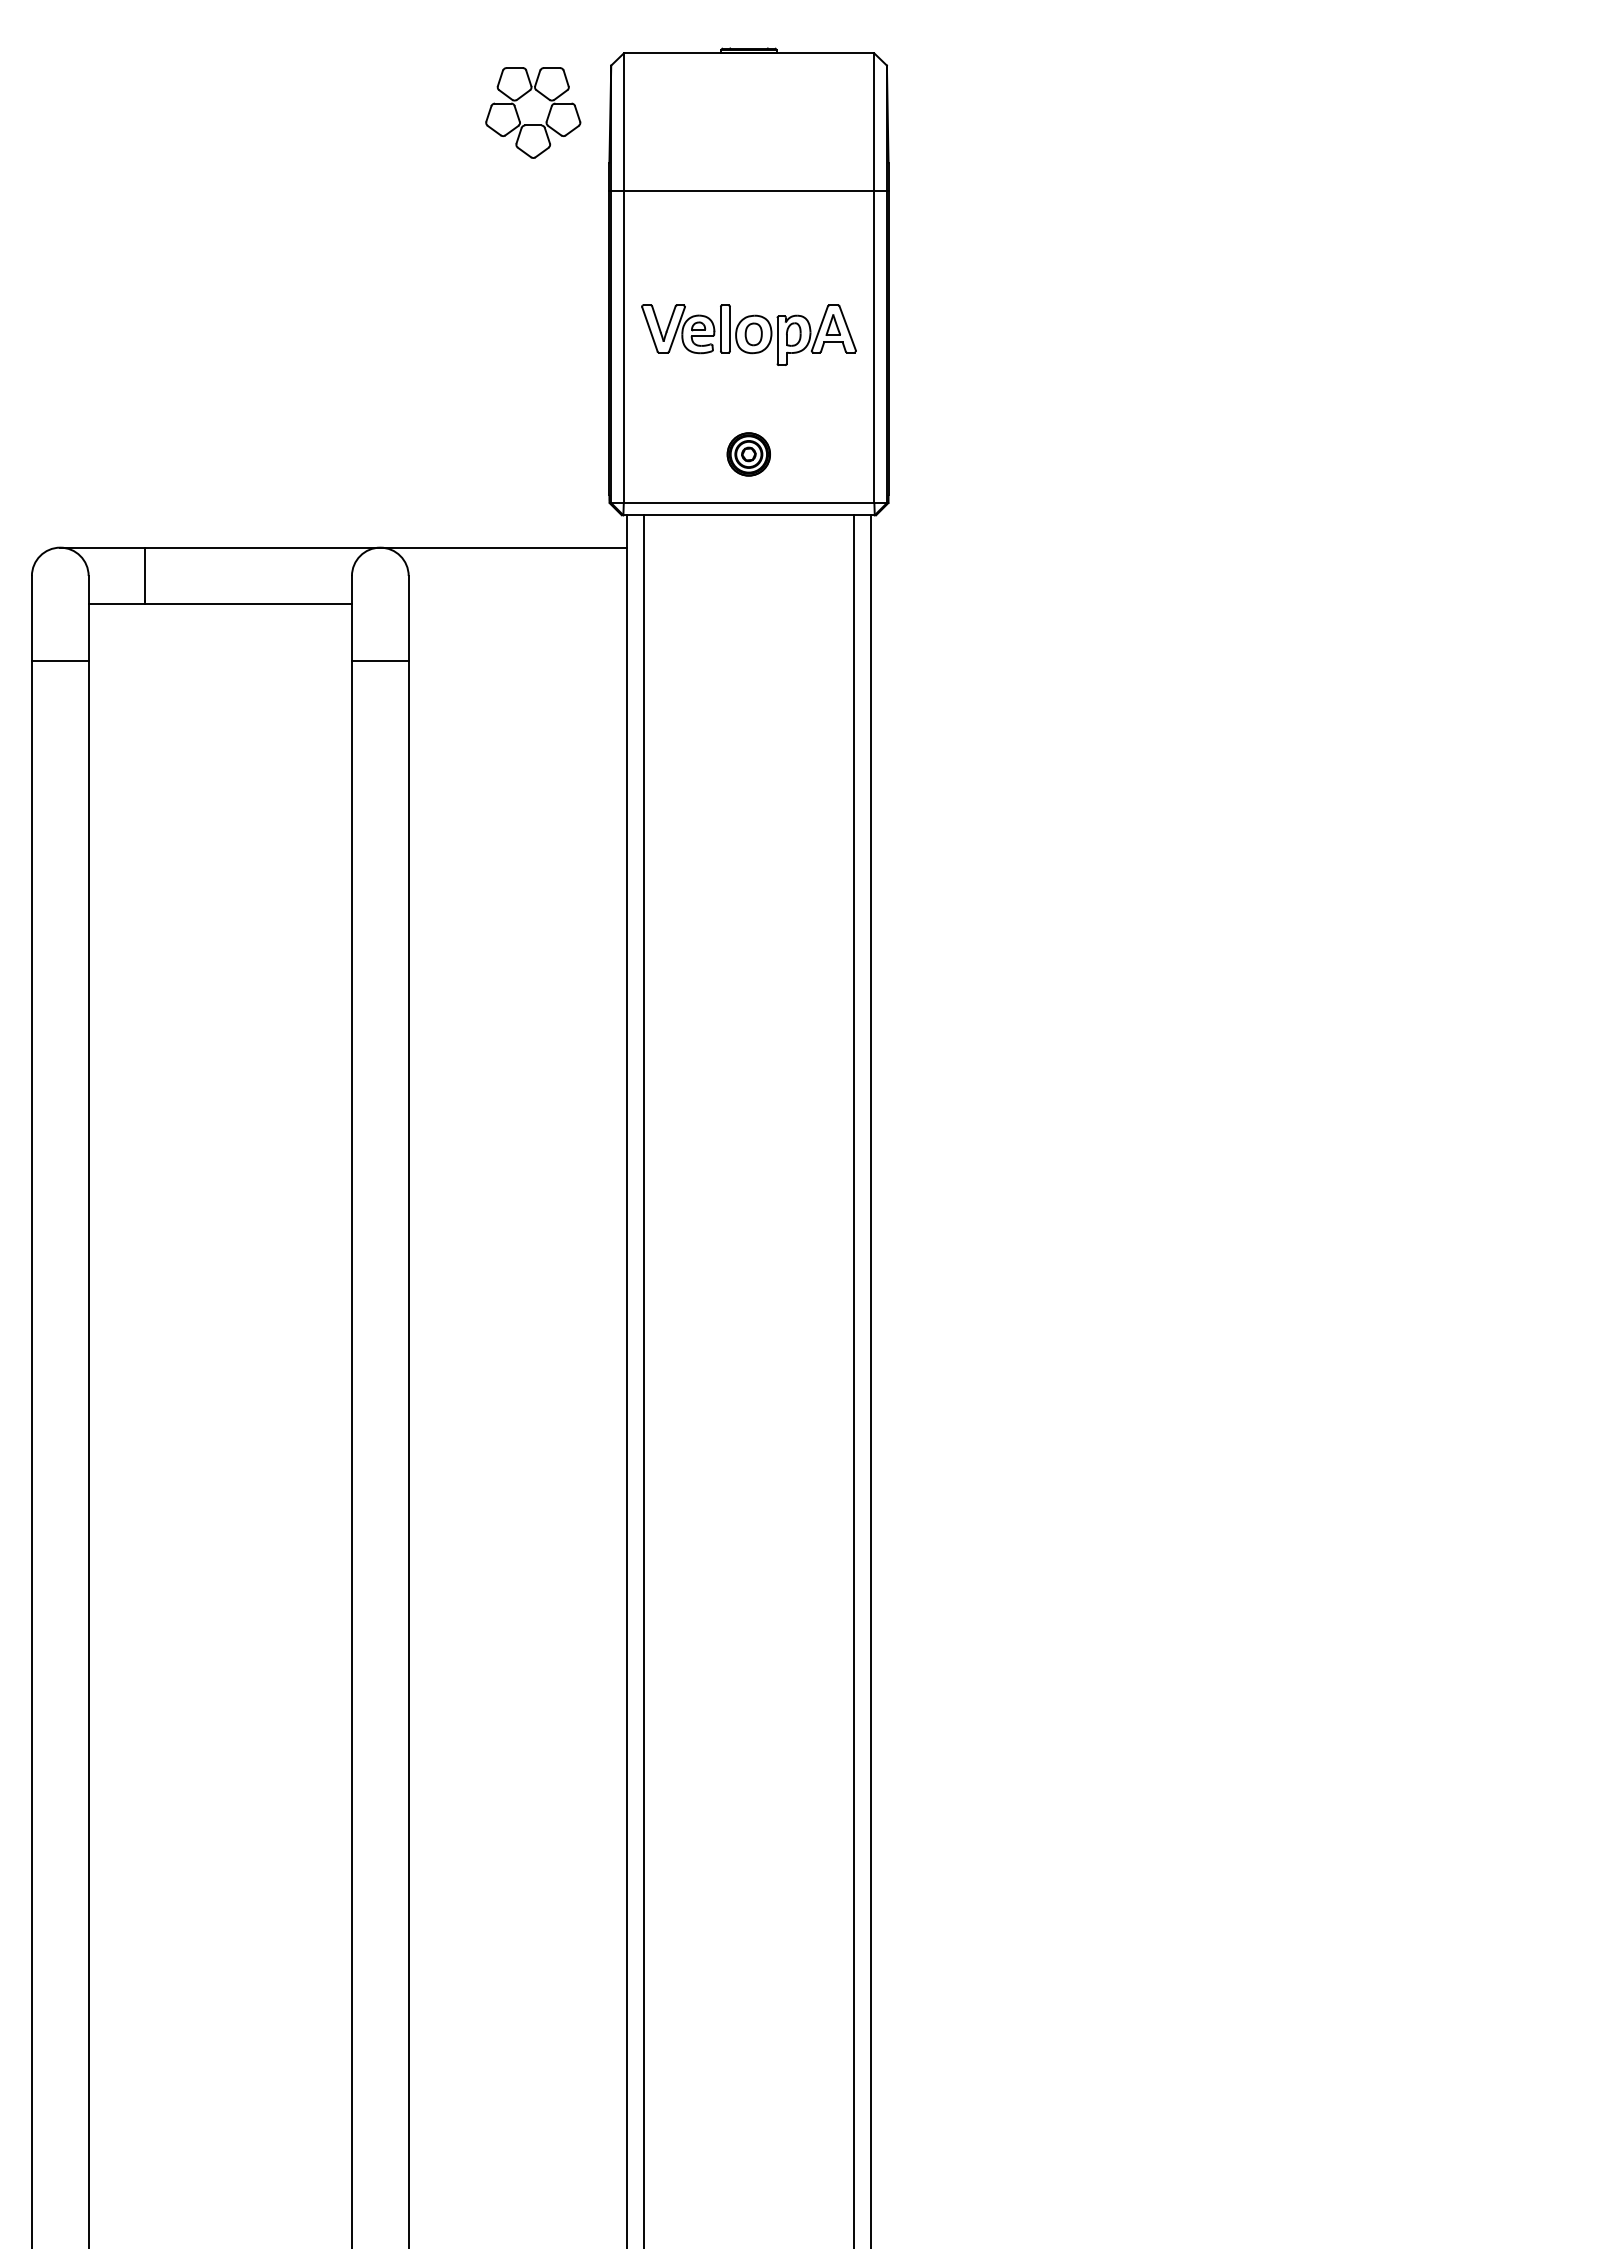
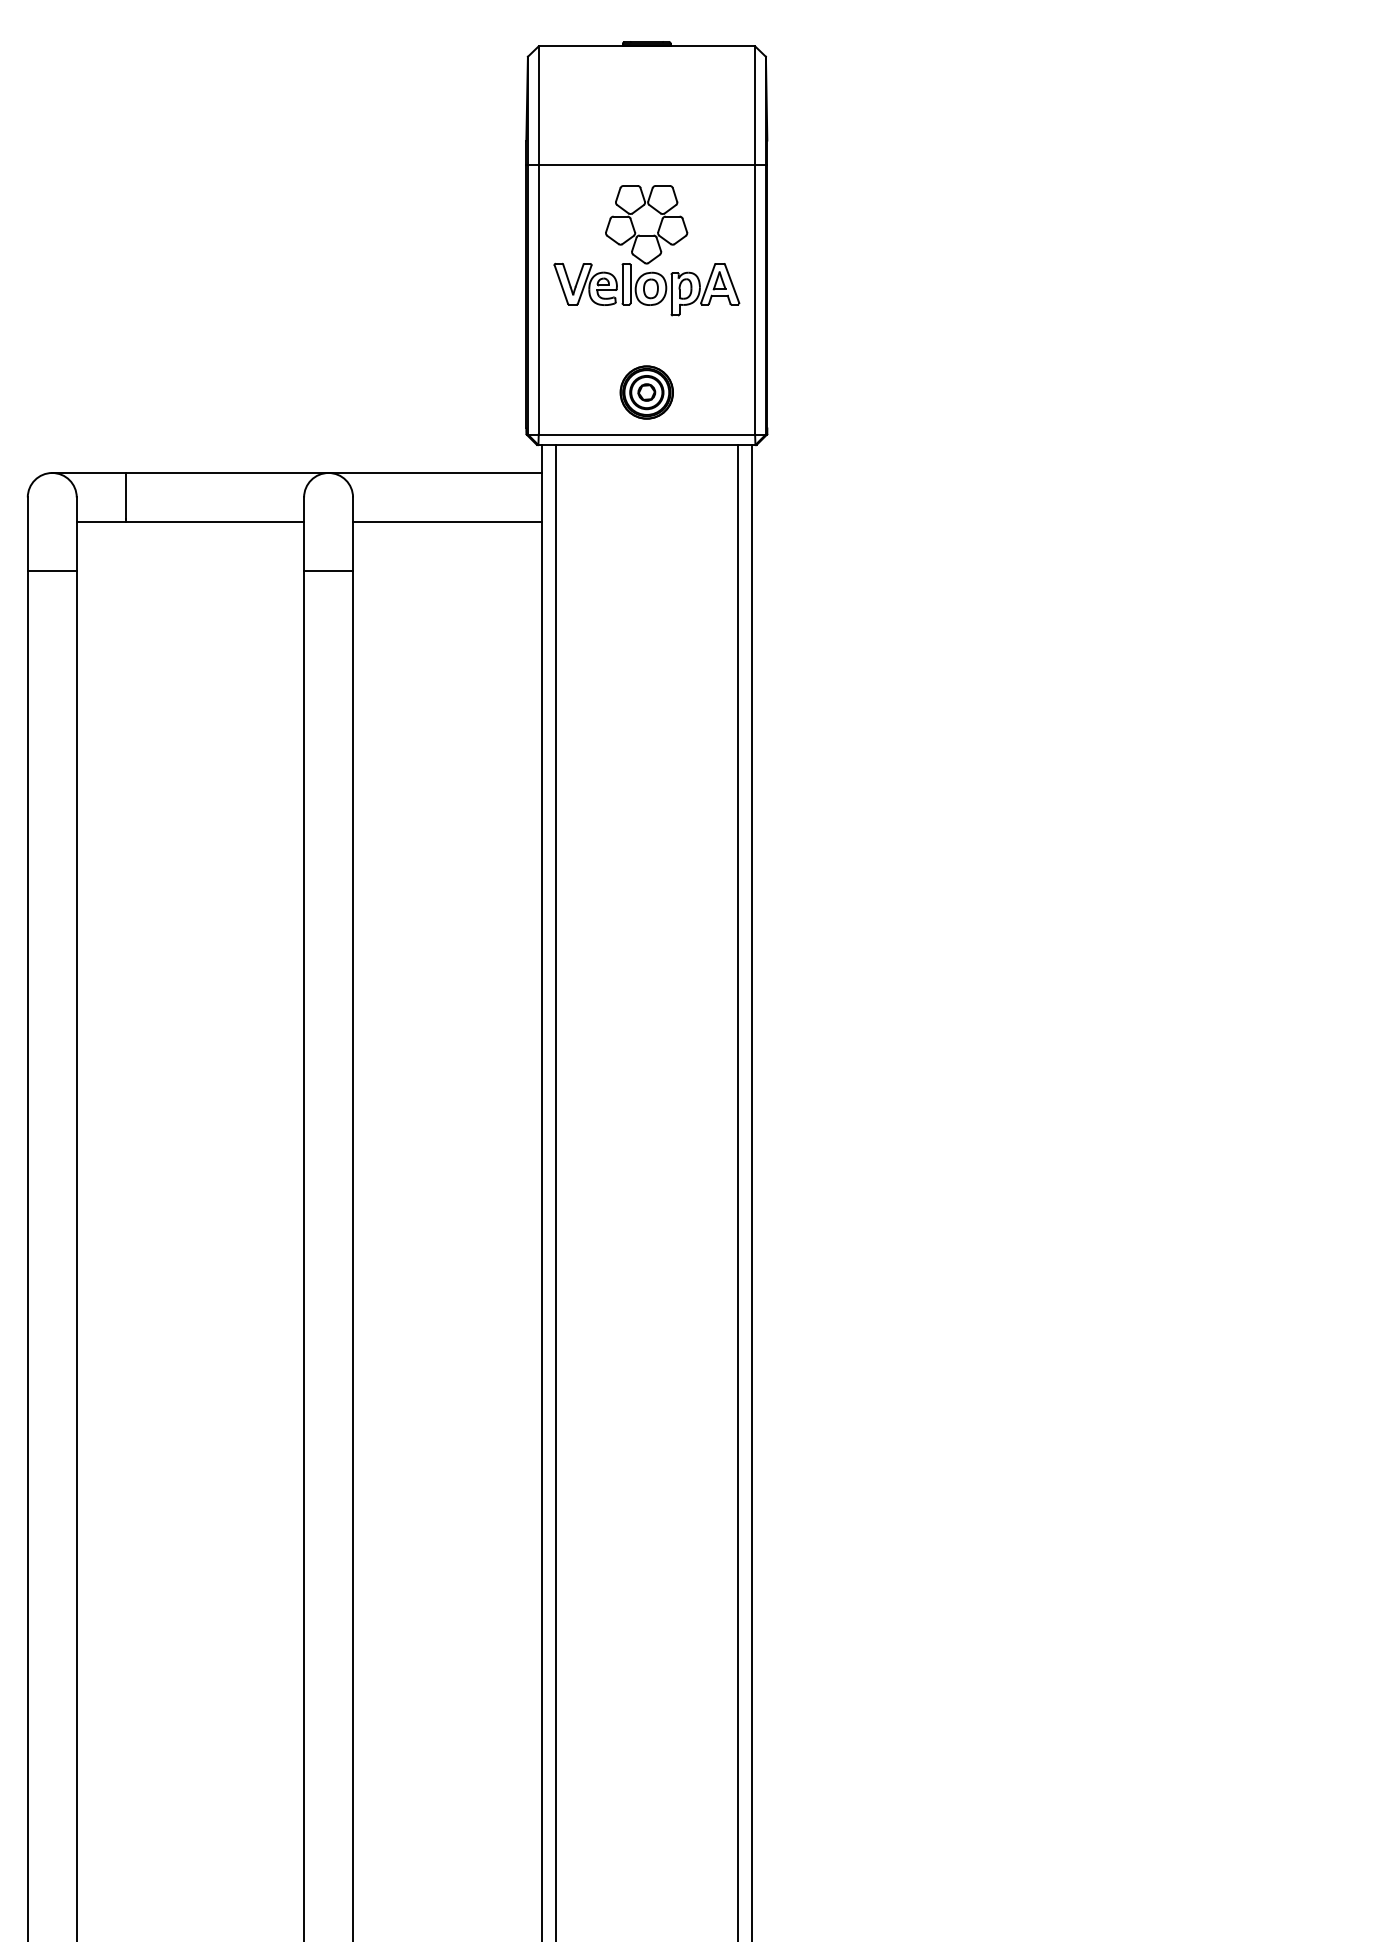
part: (533, 125) -> (646, 235), moved
part: (748, 454) -> (646, 392), size x1.43
line: (518, 603) -> (447, 521), added

